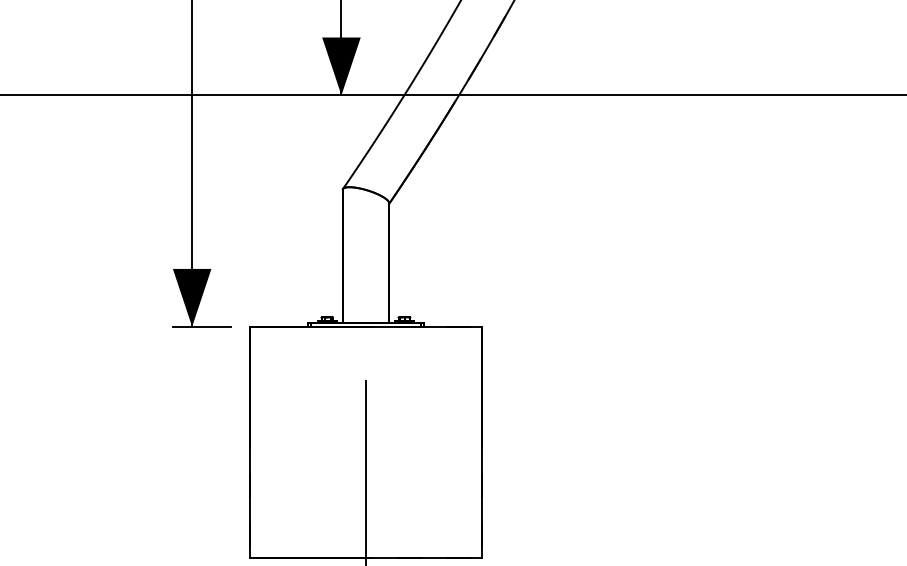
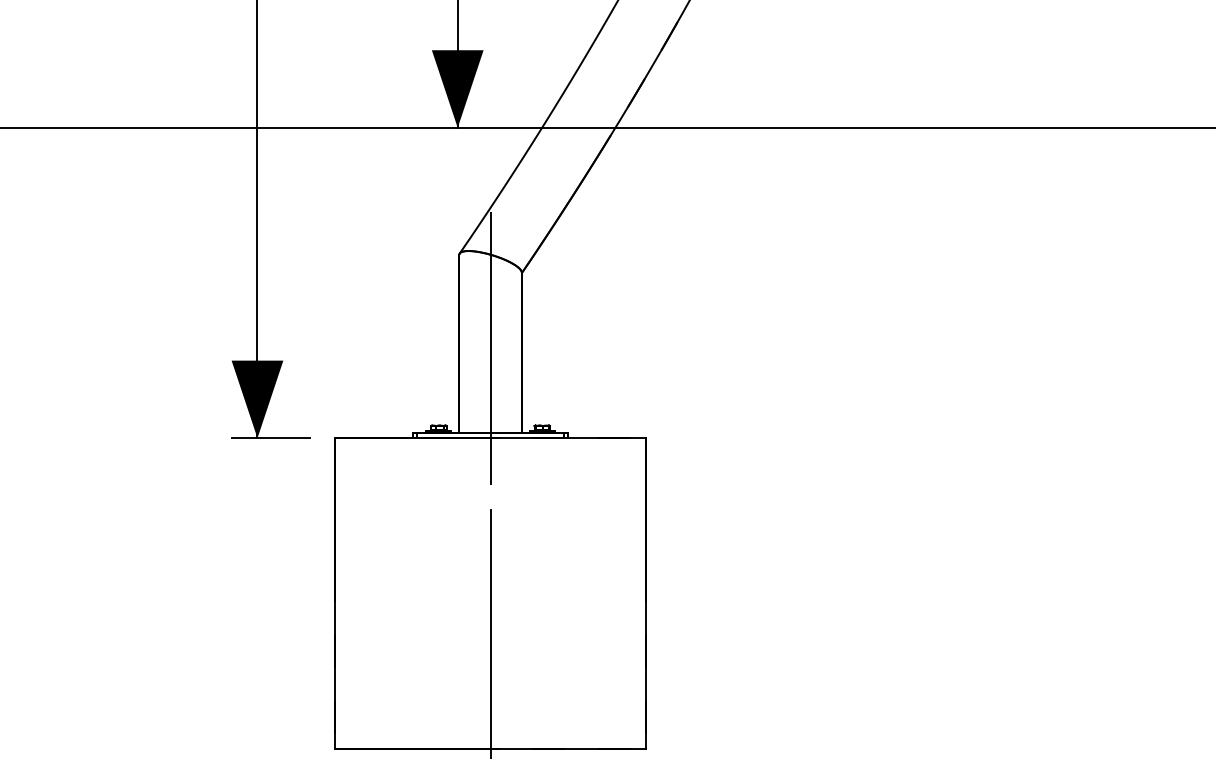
line: (365, 259) -> (490, 347), added

